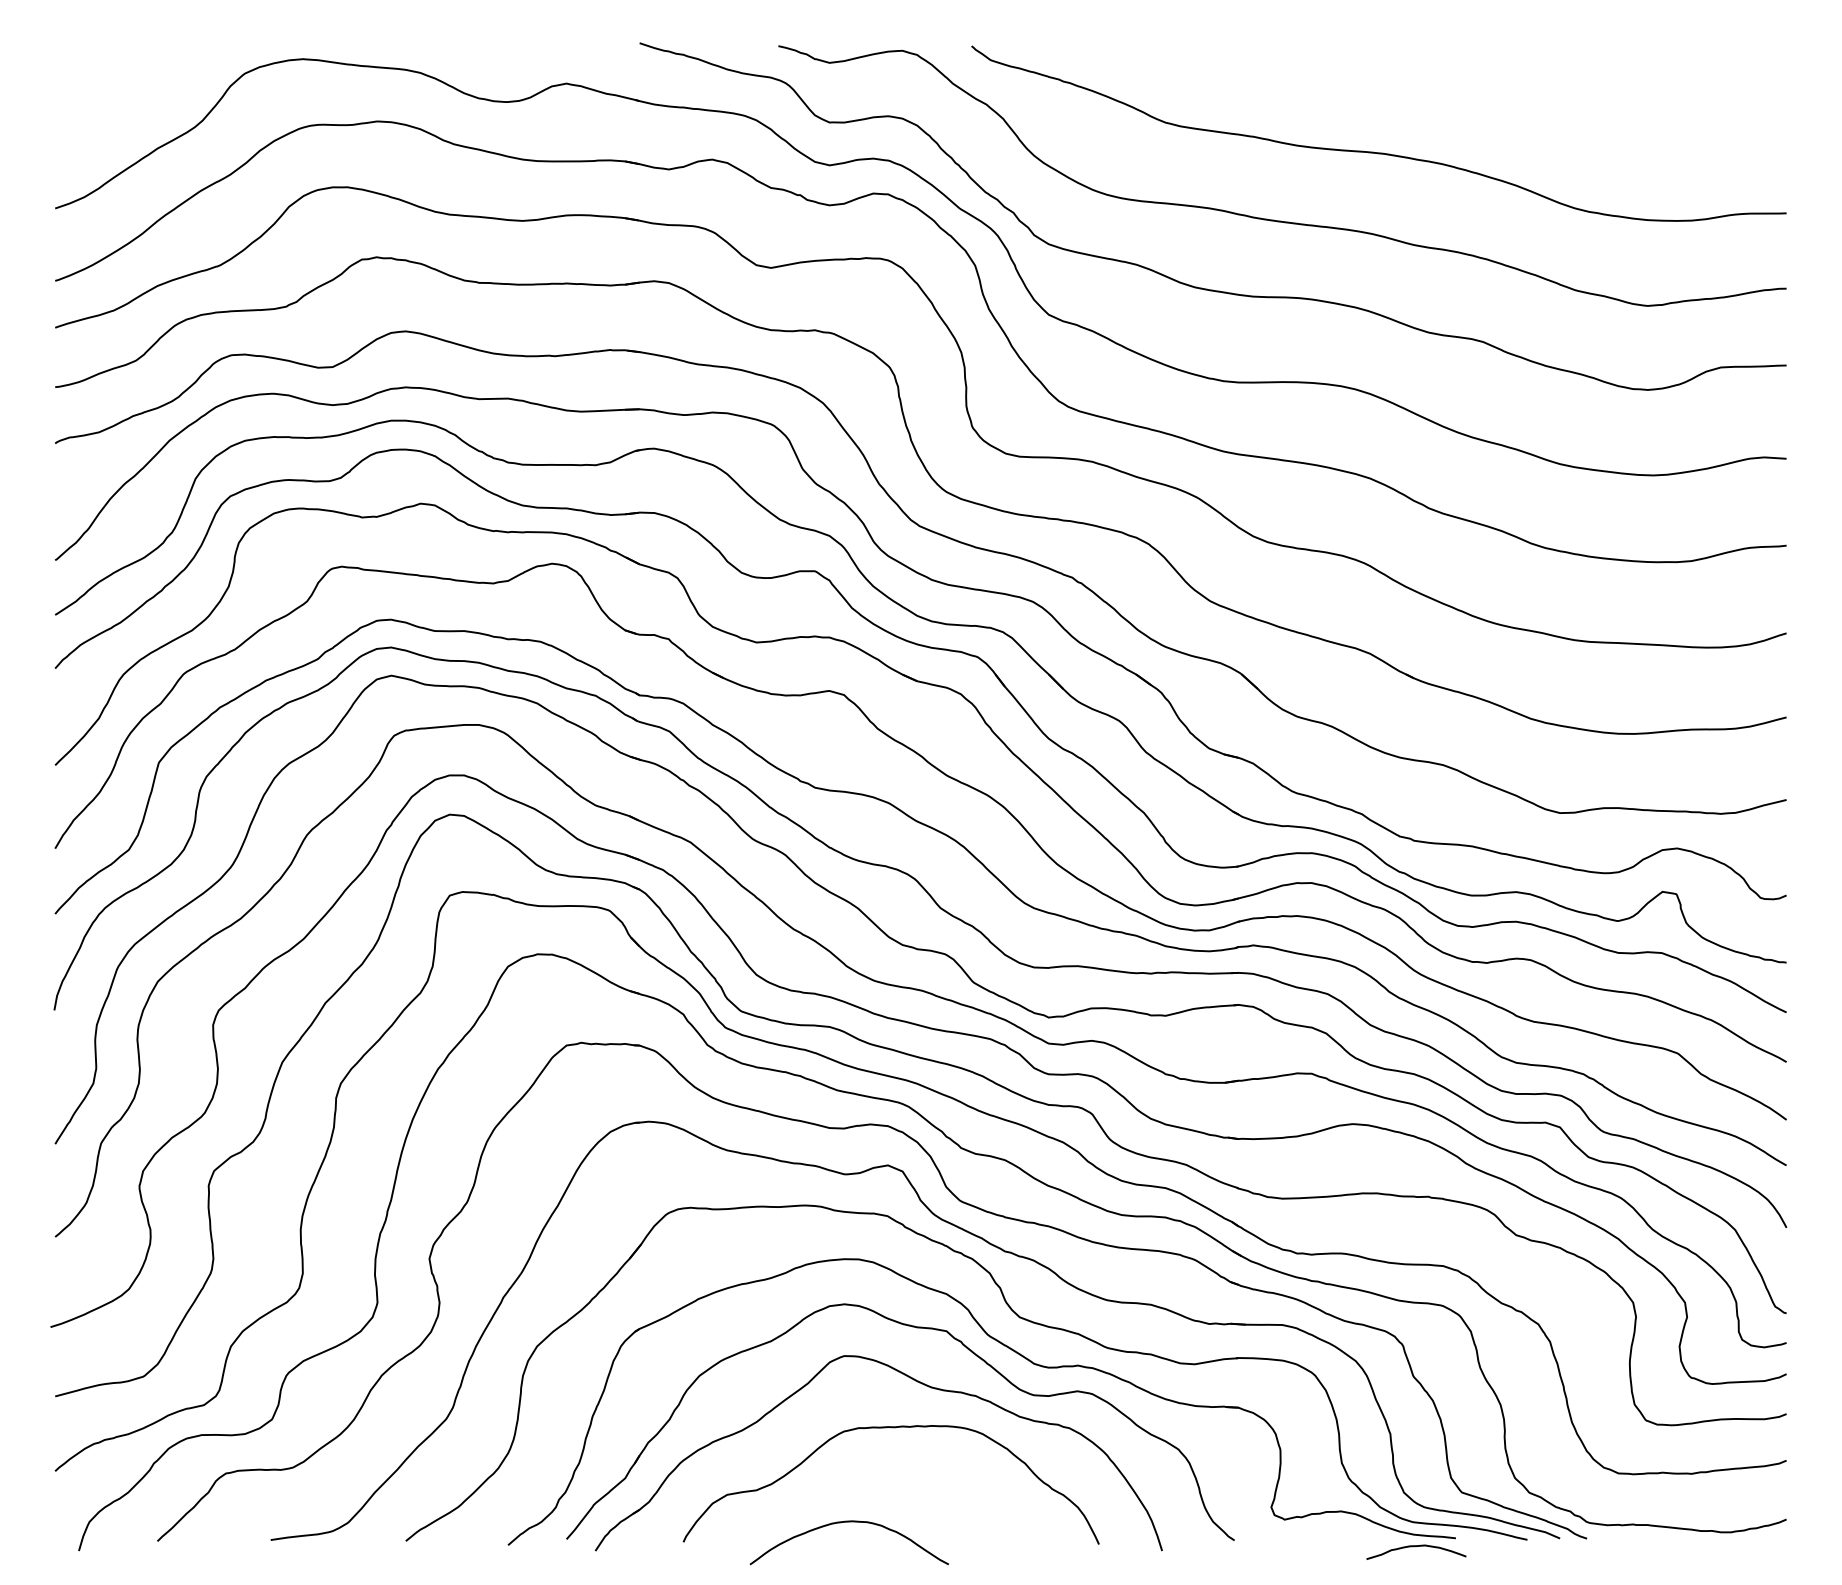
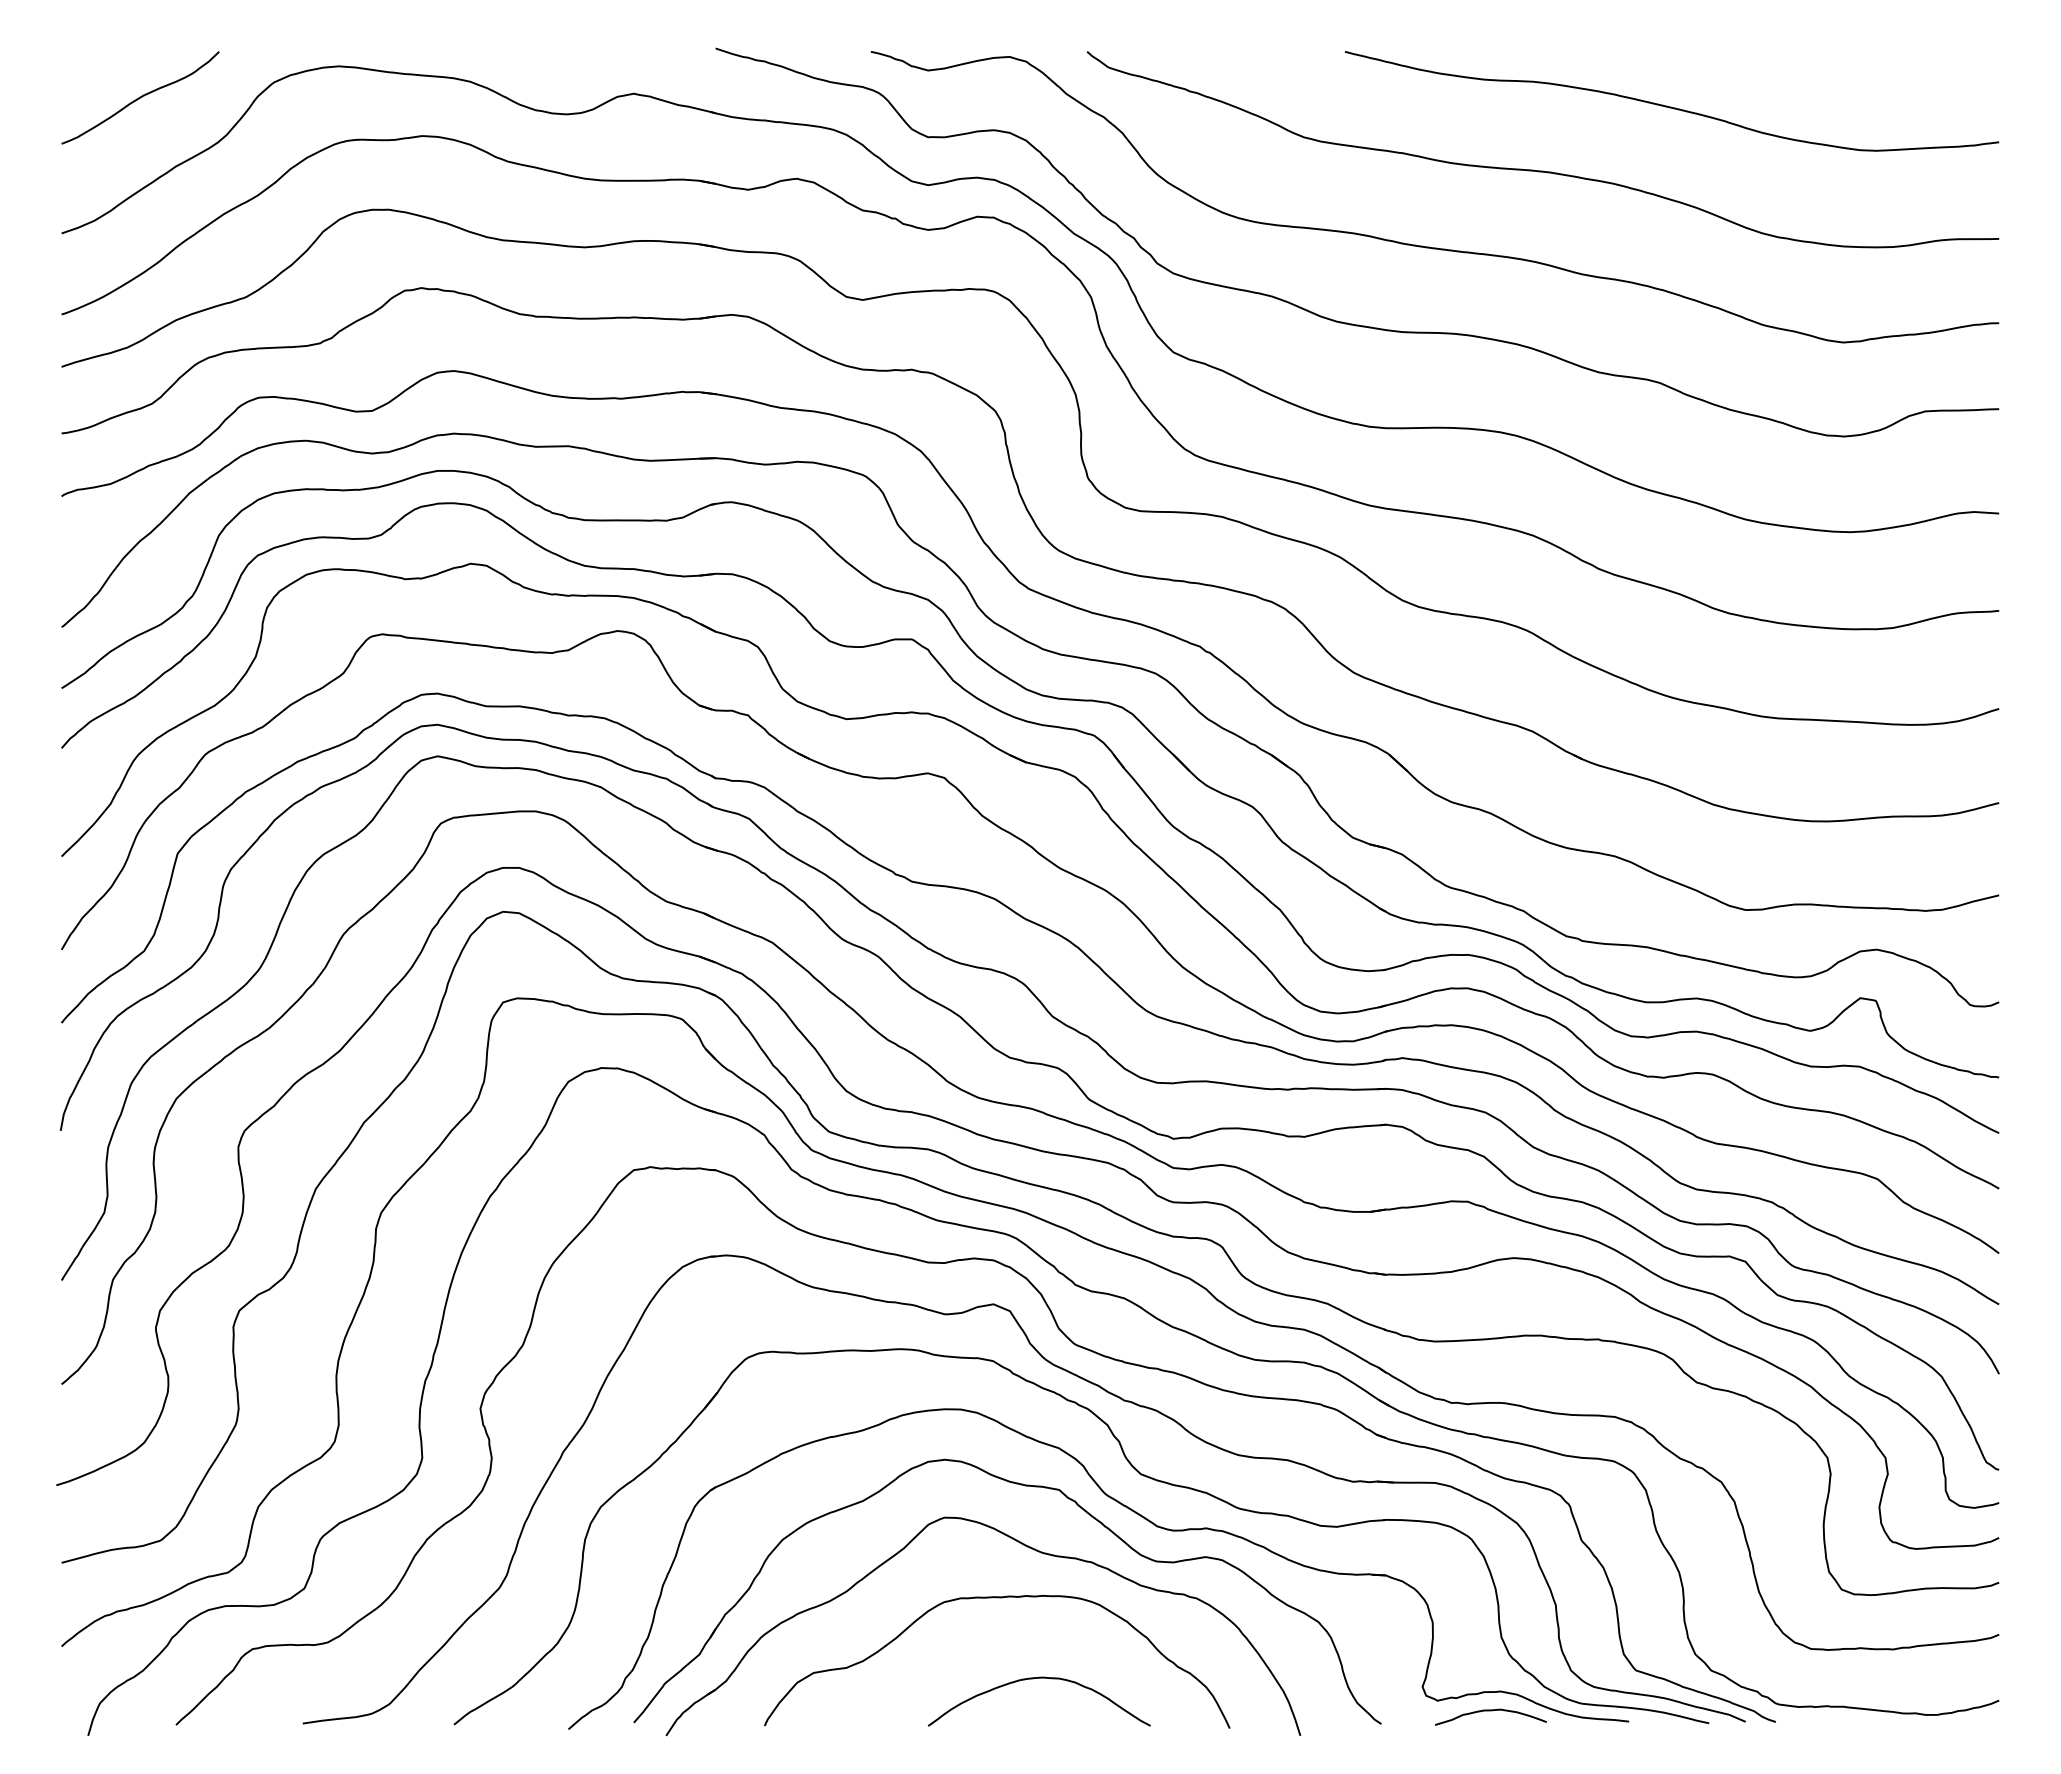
curve: (125, 87) -> (140, 97), added
curve: (1493, 95) -> (1671, 106), added
curve: (844, 1523) -> (1033, 1679), moved
curve: (1416, 1547) -> (1490, 1711), moved

